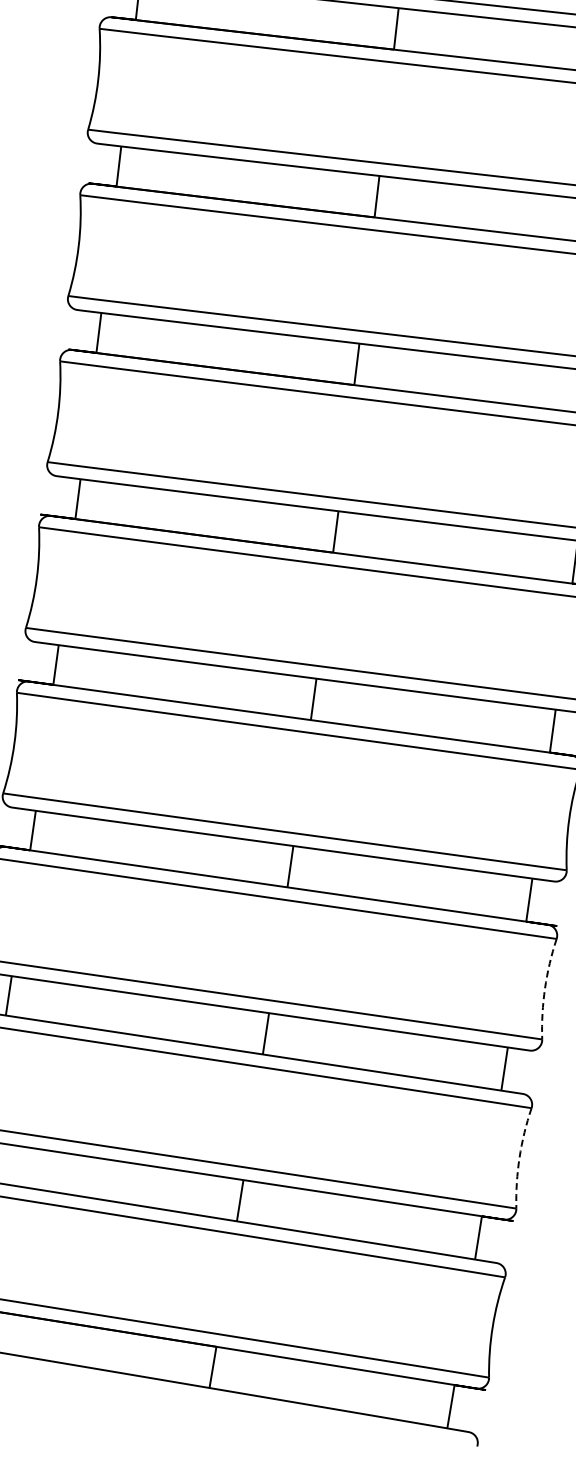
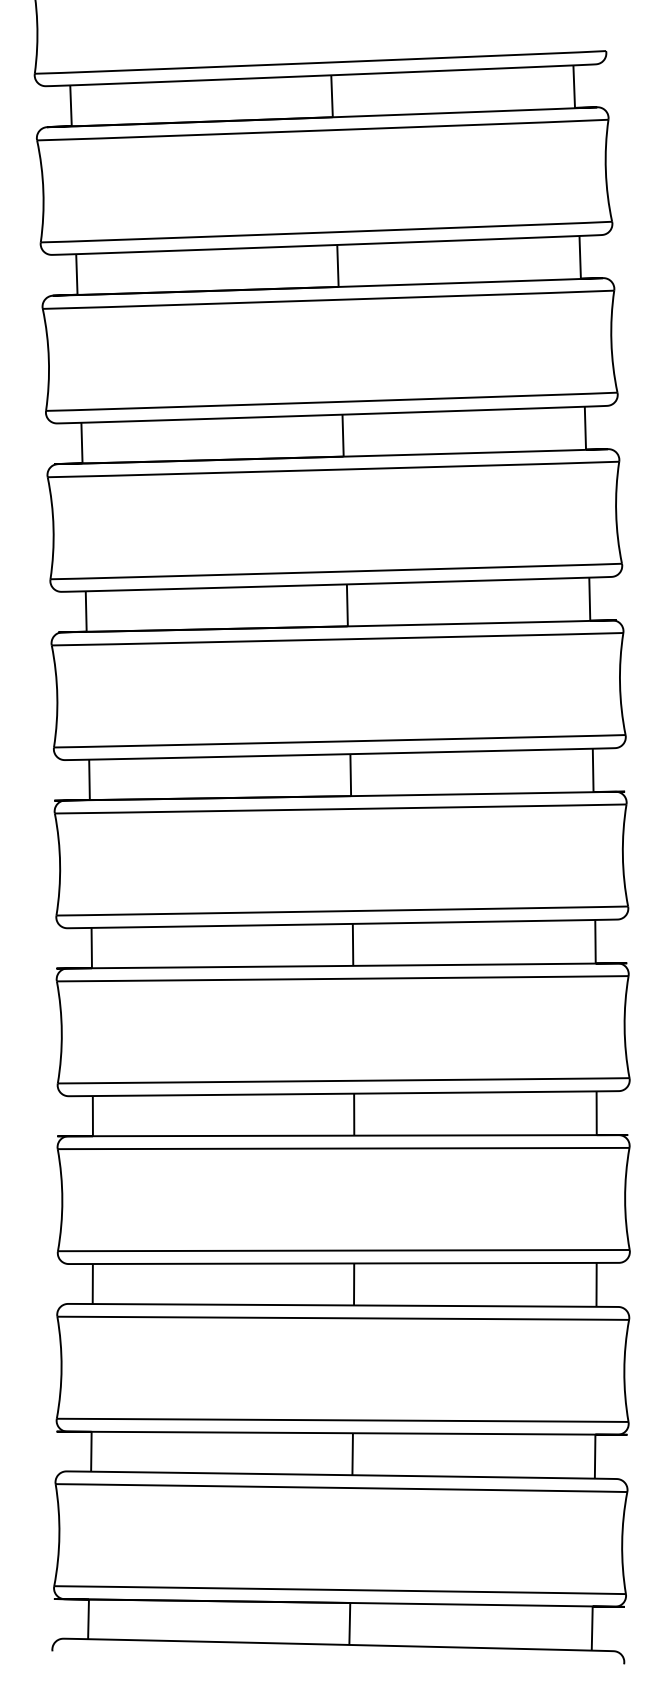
arc: (545, 988) -> (625, 1198), dashed -> solid
arc: (519, 1157) -> (624, 1370), dashed -> solid

